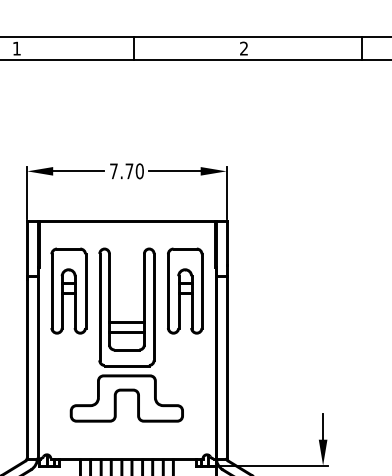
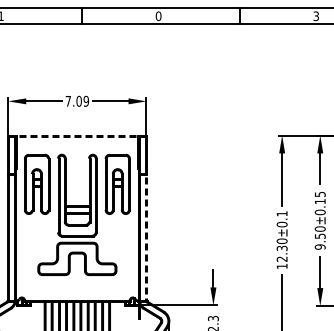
text: (243, 48) -> (158, 16), 2 -> 0
text: (134, 170) -> (82, 100), 7.70 -> 7.09
line: (127, 220) -> (77, 135), solid -> dashed
line: (226, 361) -> (146, 233), solid -> dashed

